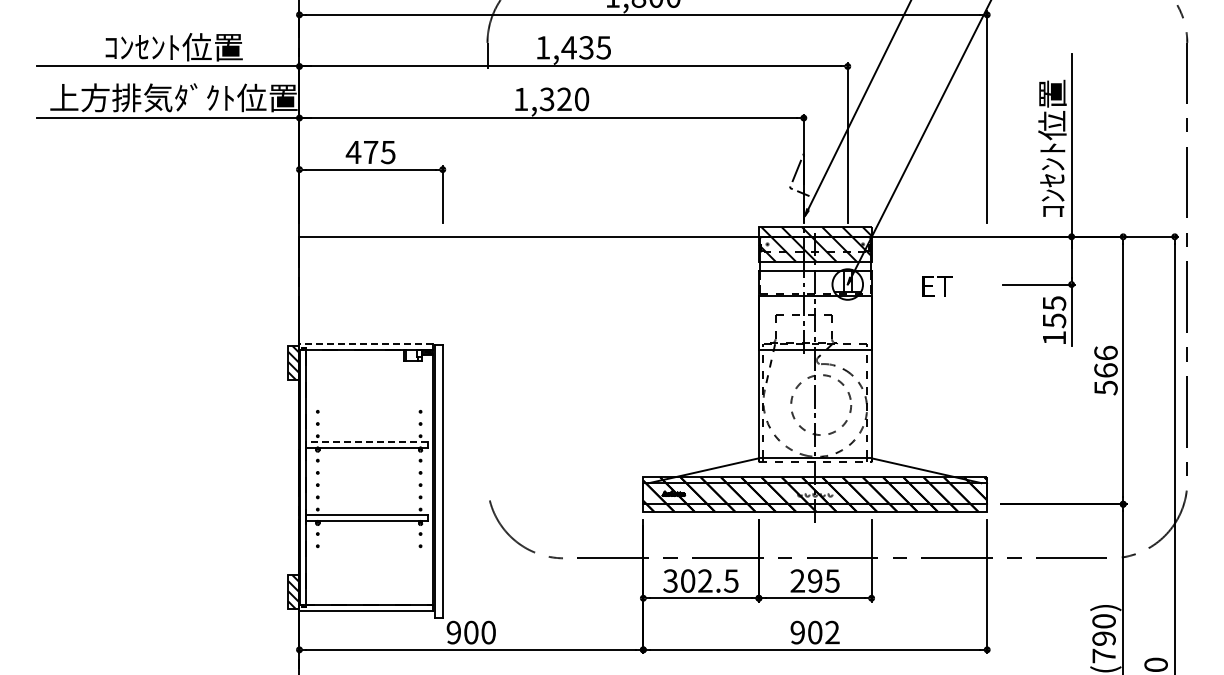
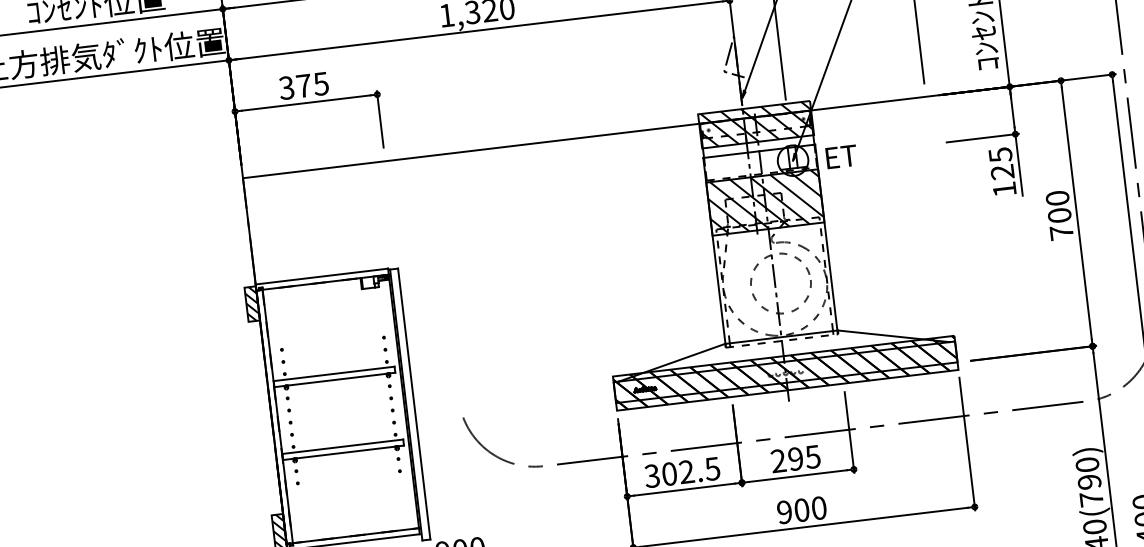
text: (353, 152) -> (286, 88), 475 -> 375
text: (937, 286) -> (841, 156), moved
text: (1054, 320) -> (1002, 171), 155 -> 125
hatch: (814, 322) -> (764, 202), added
line: (366, 343) -> (322, 276), dashed -> solid
text: (1105, 370) -> (1059, 215), 566 -> 700
line: (366, 441) -> (333, 373), dashed -> solid
text: (832, 632) -> (819, 508), 902 -> 900

